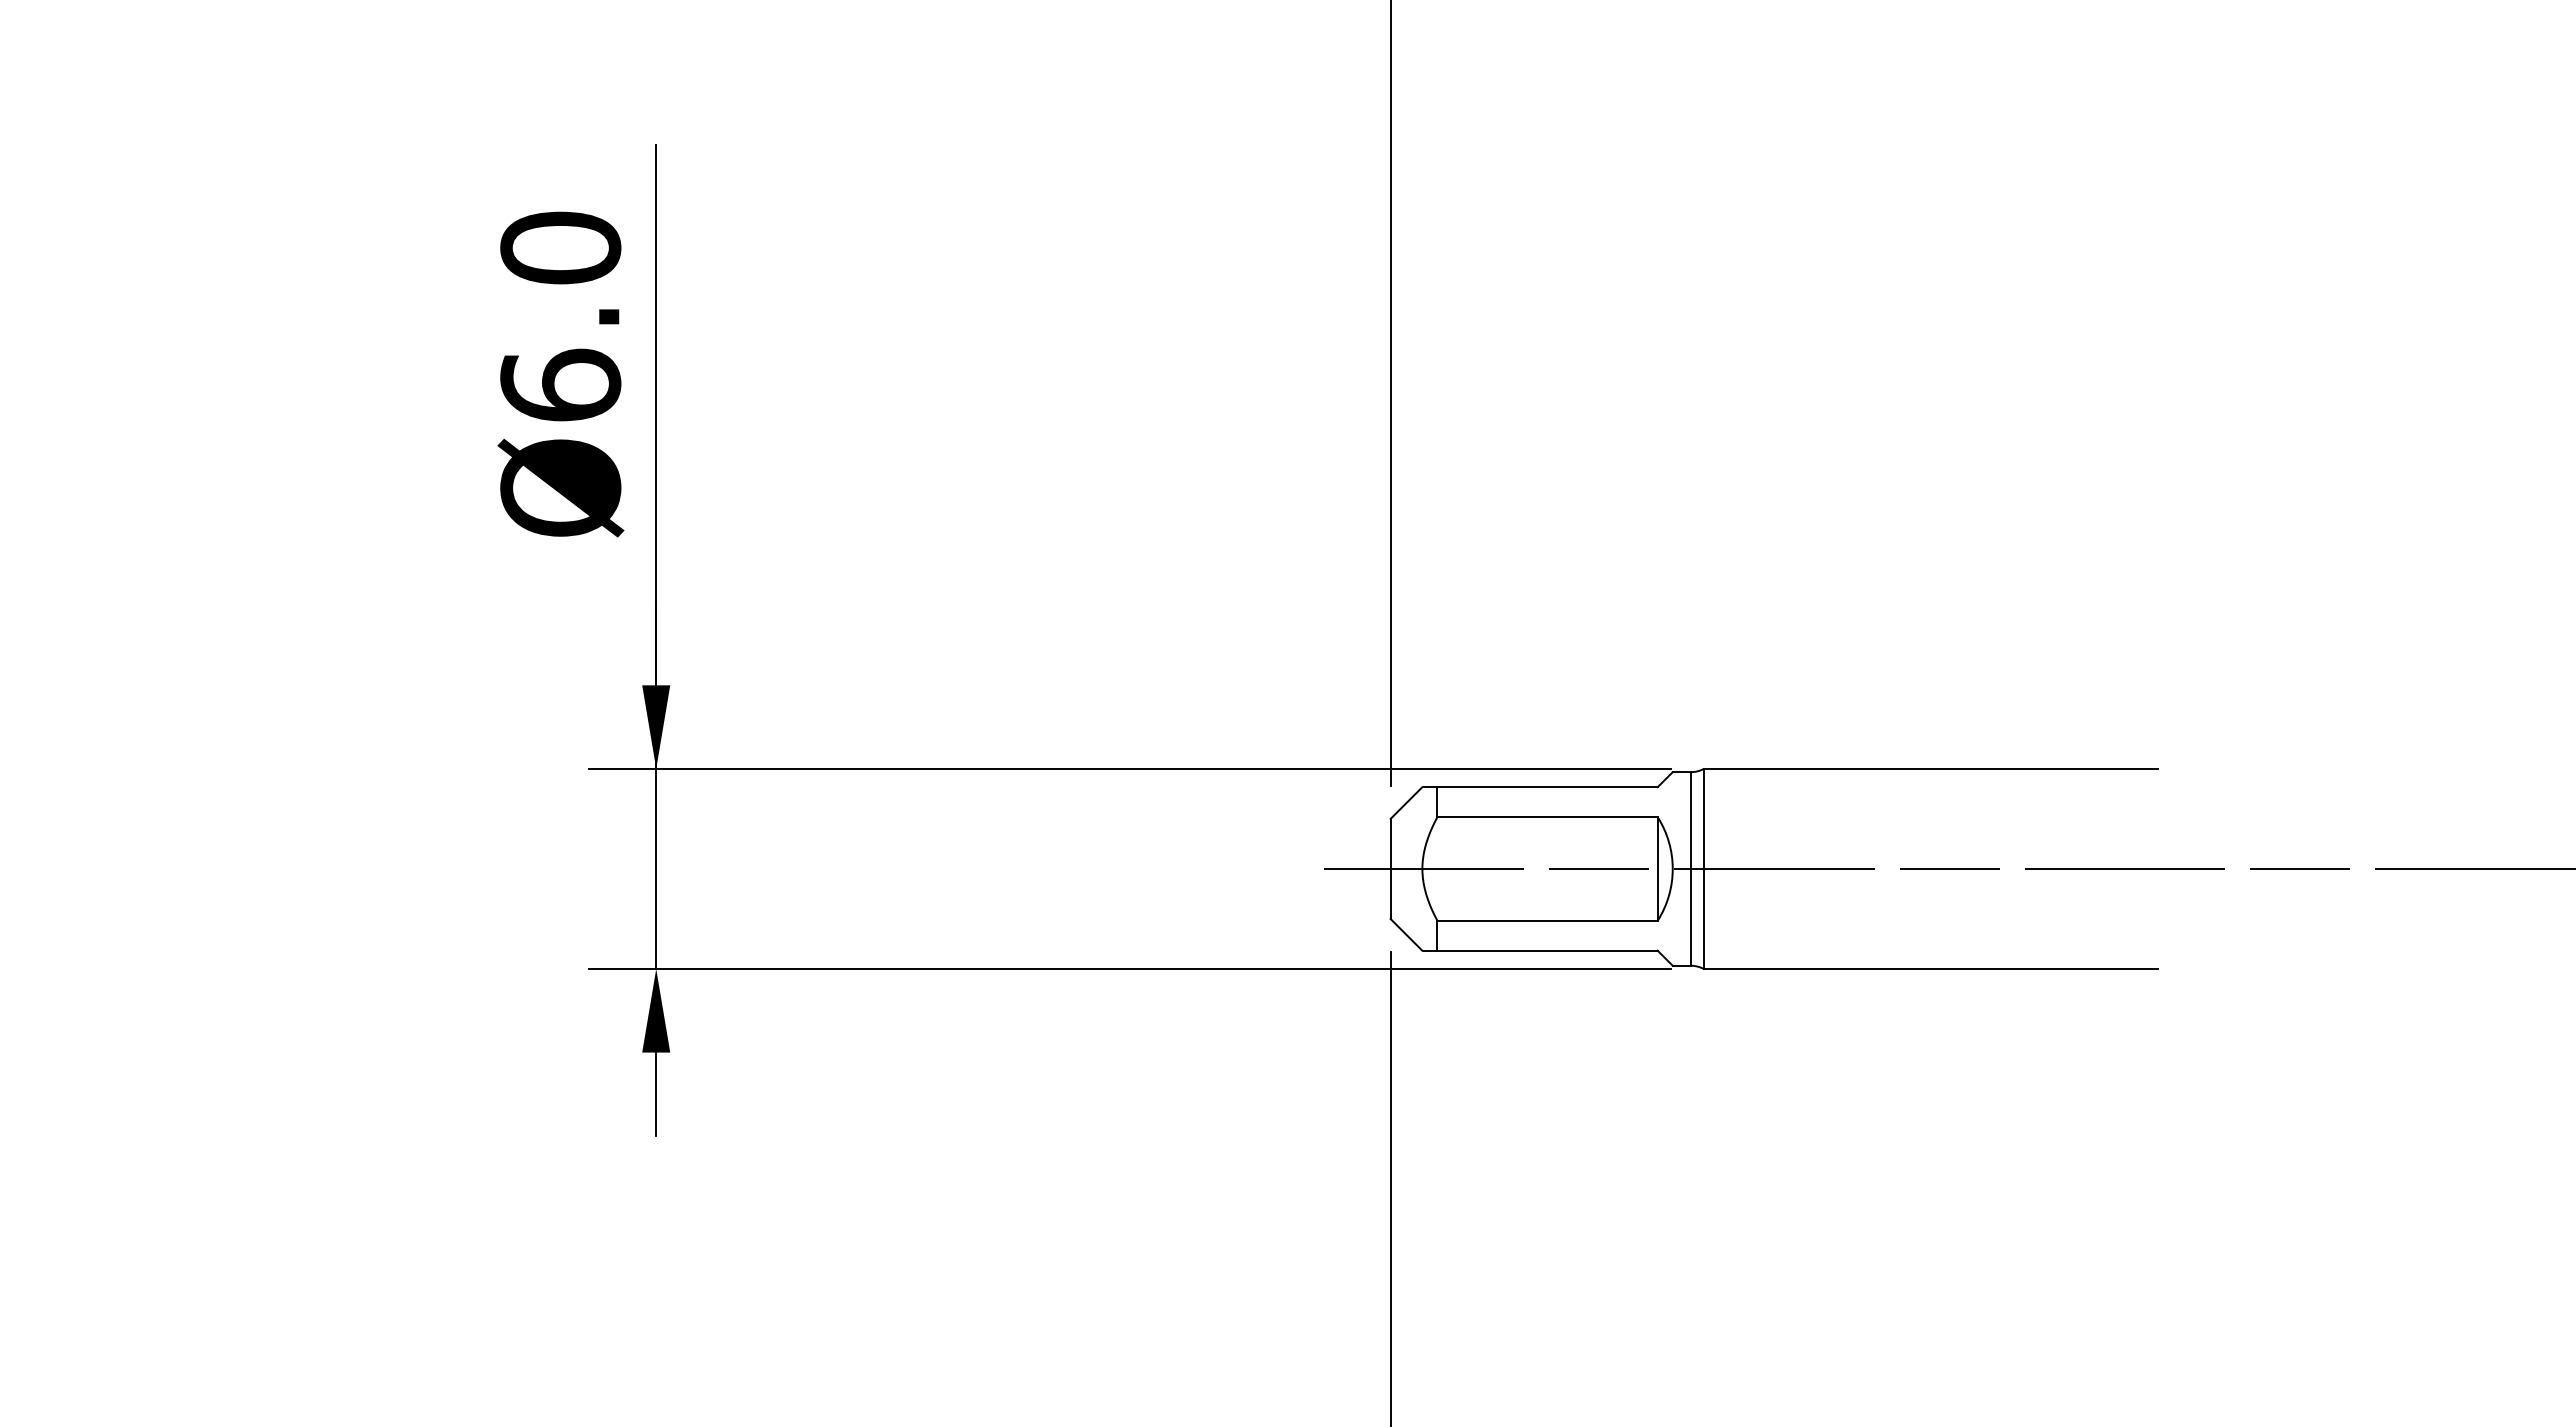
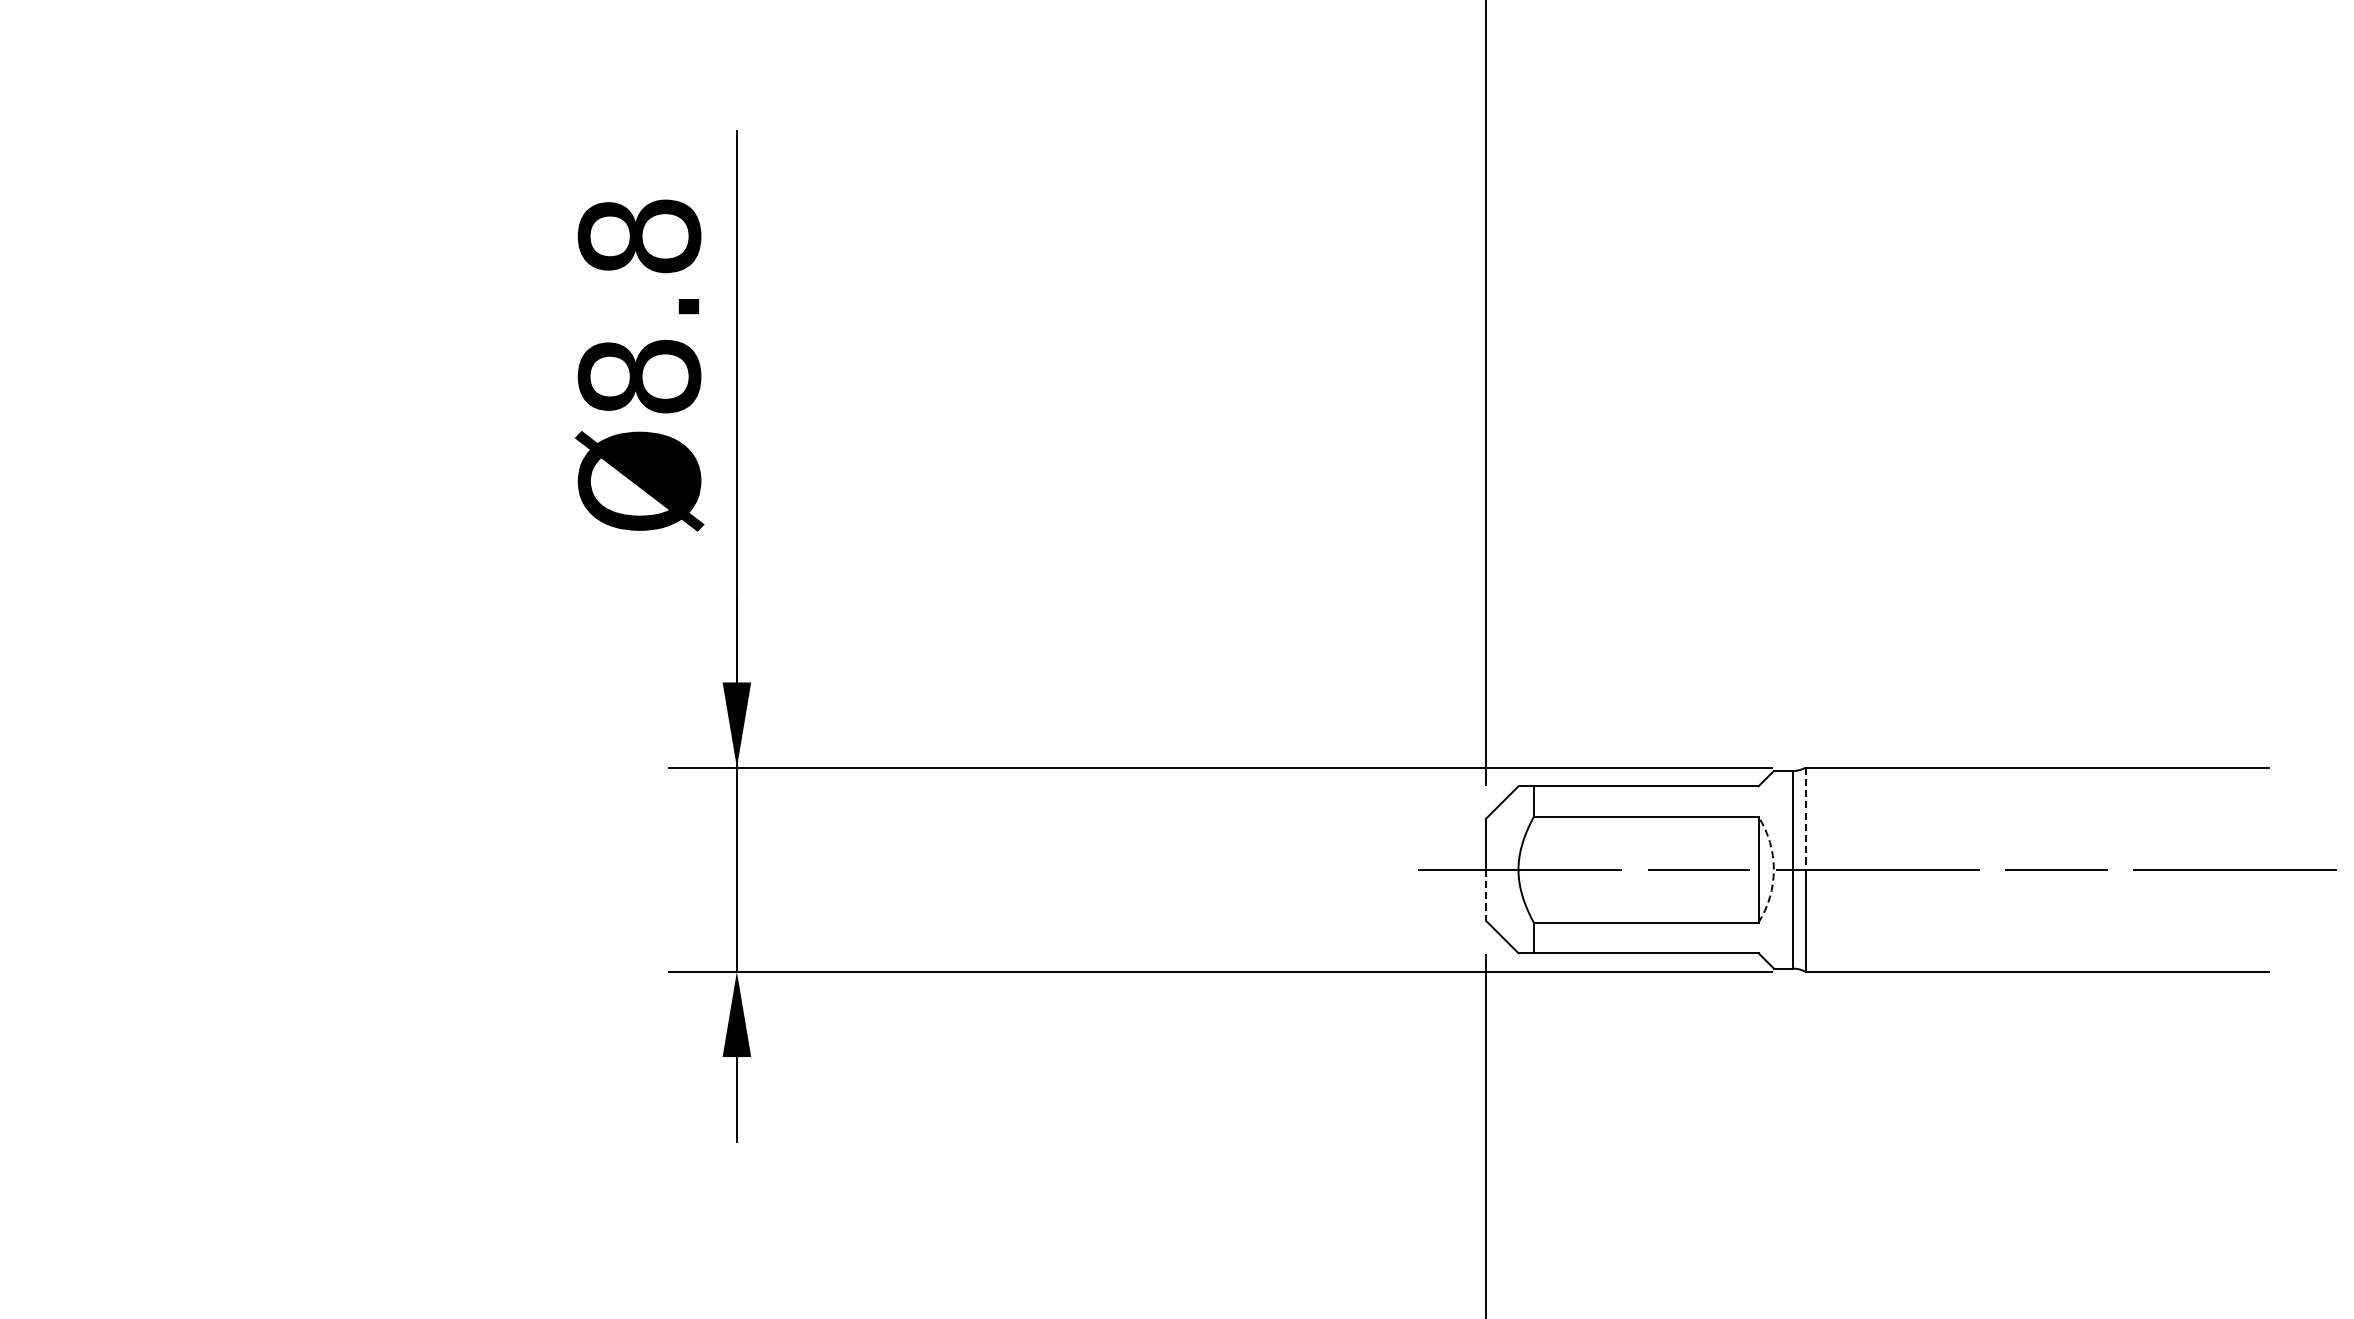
text: (560, 316) -> (639, 306), Ø6.0 -> Ø8.8
line: (1704, 819) -> (1806, 819), solid -> dashed
arc: (1672, 868) -> (1773, 869), solid -> dashed
line: (1390, 894) -> (1485, 895), solid -> dashed

